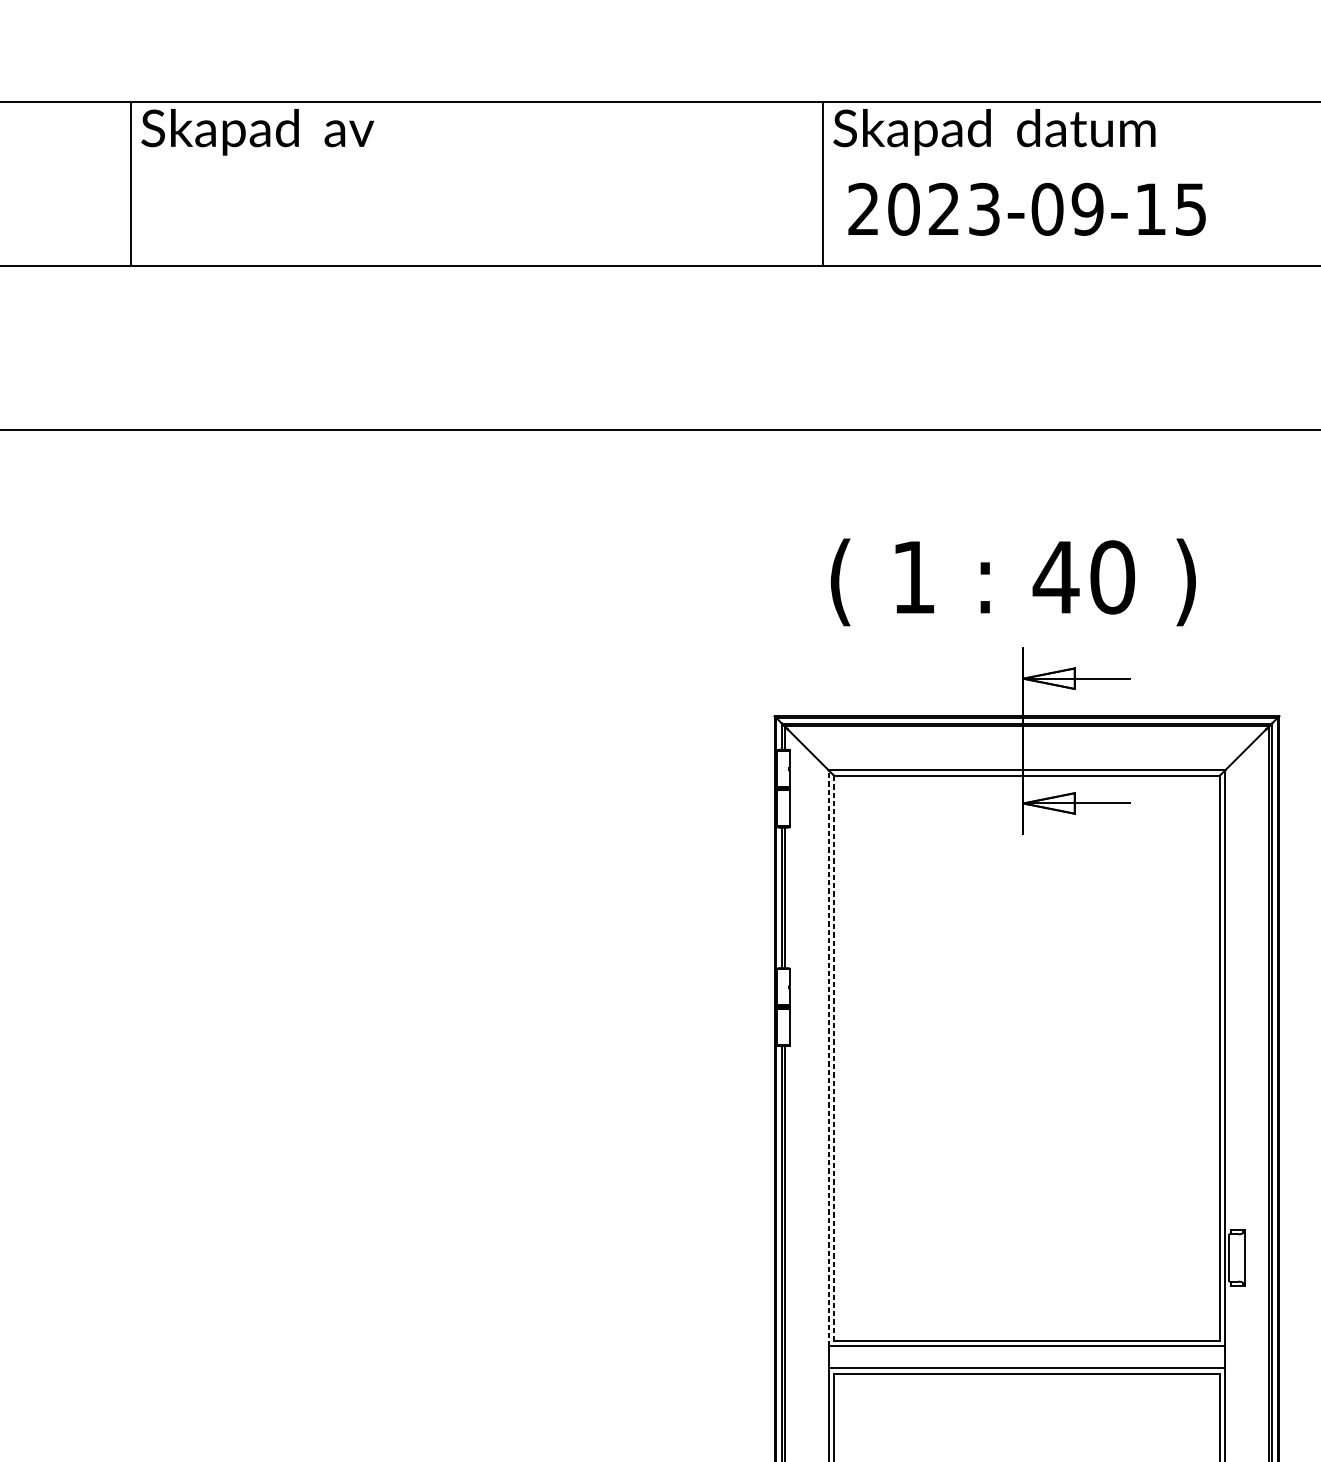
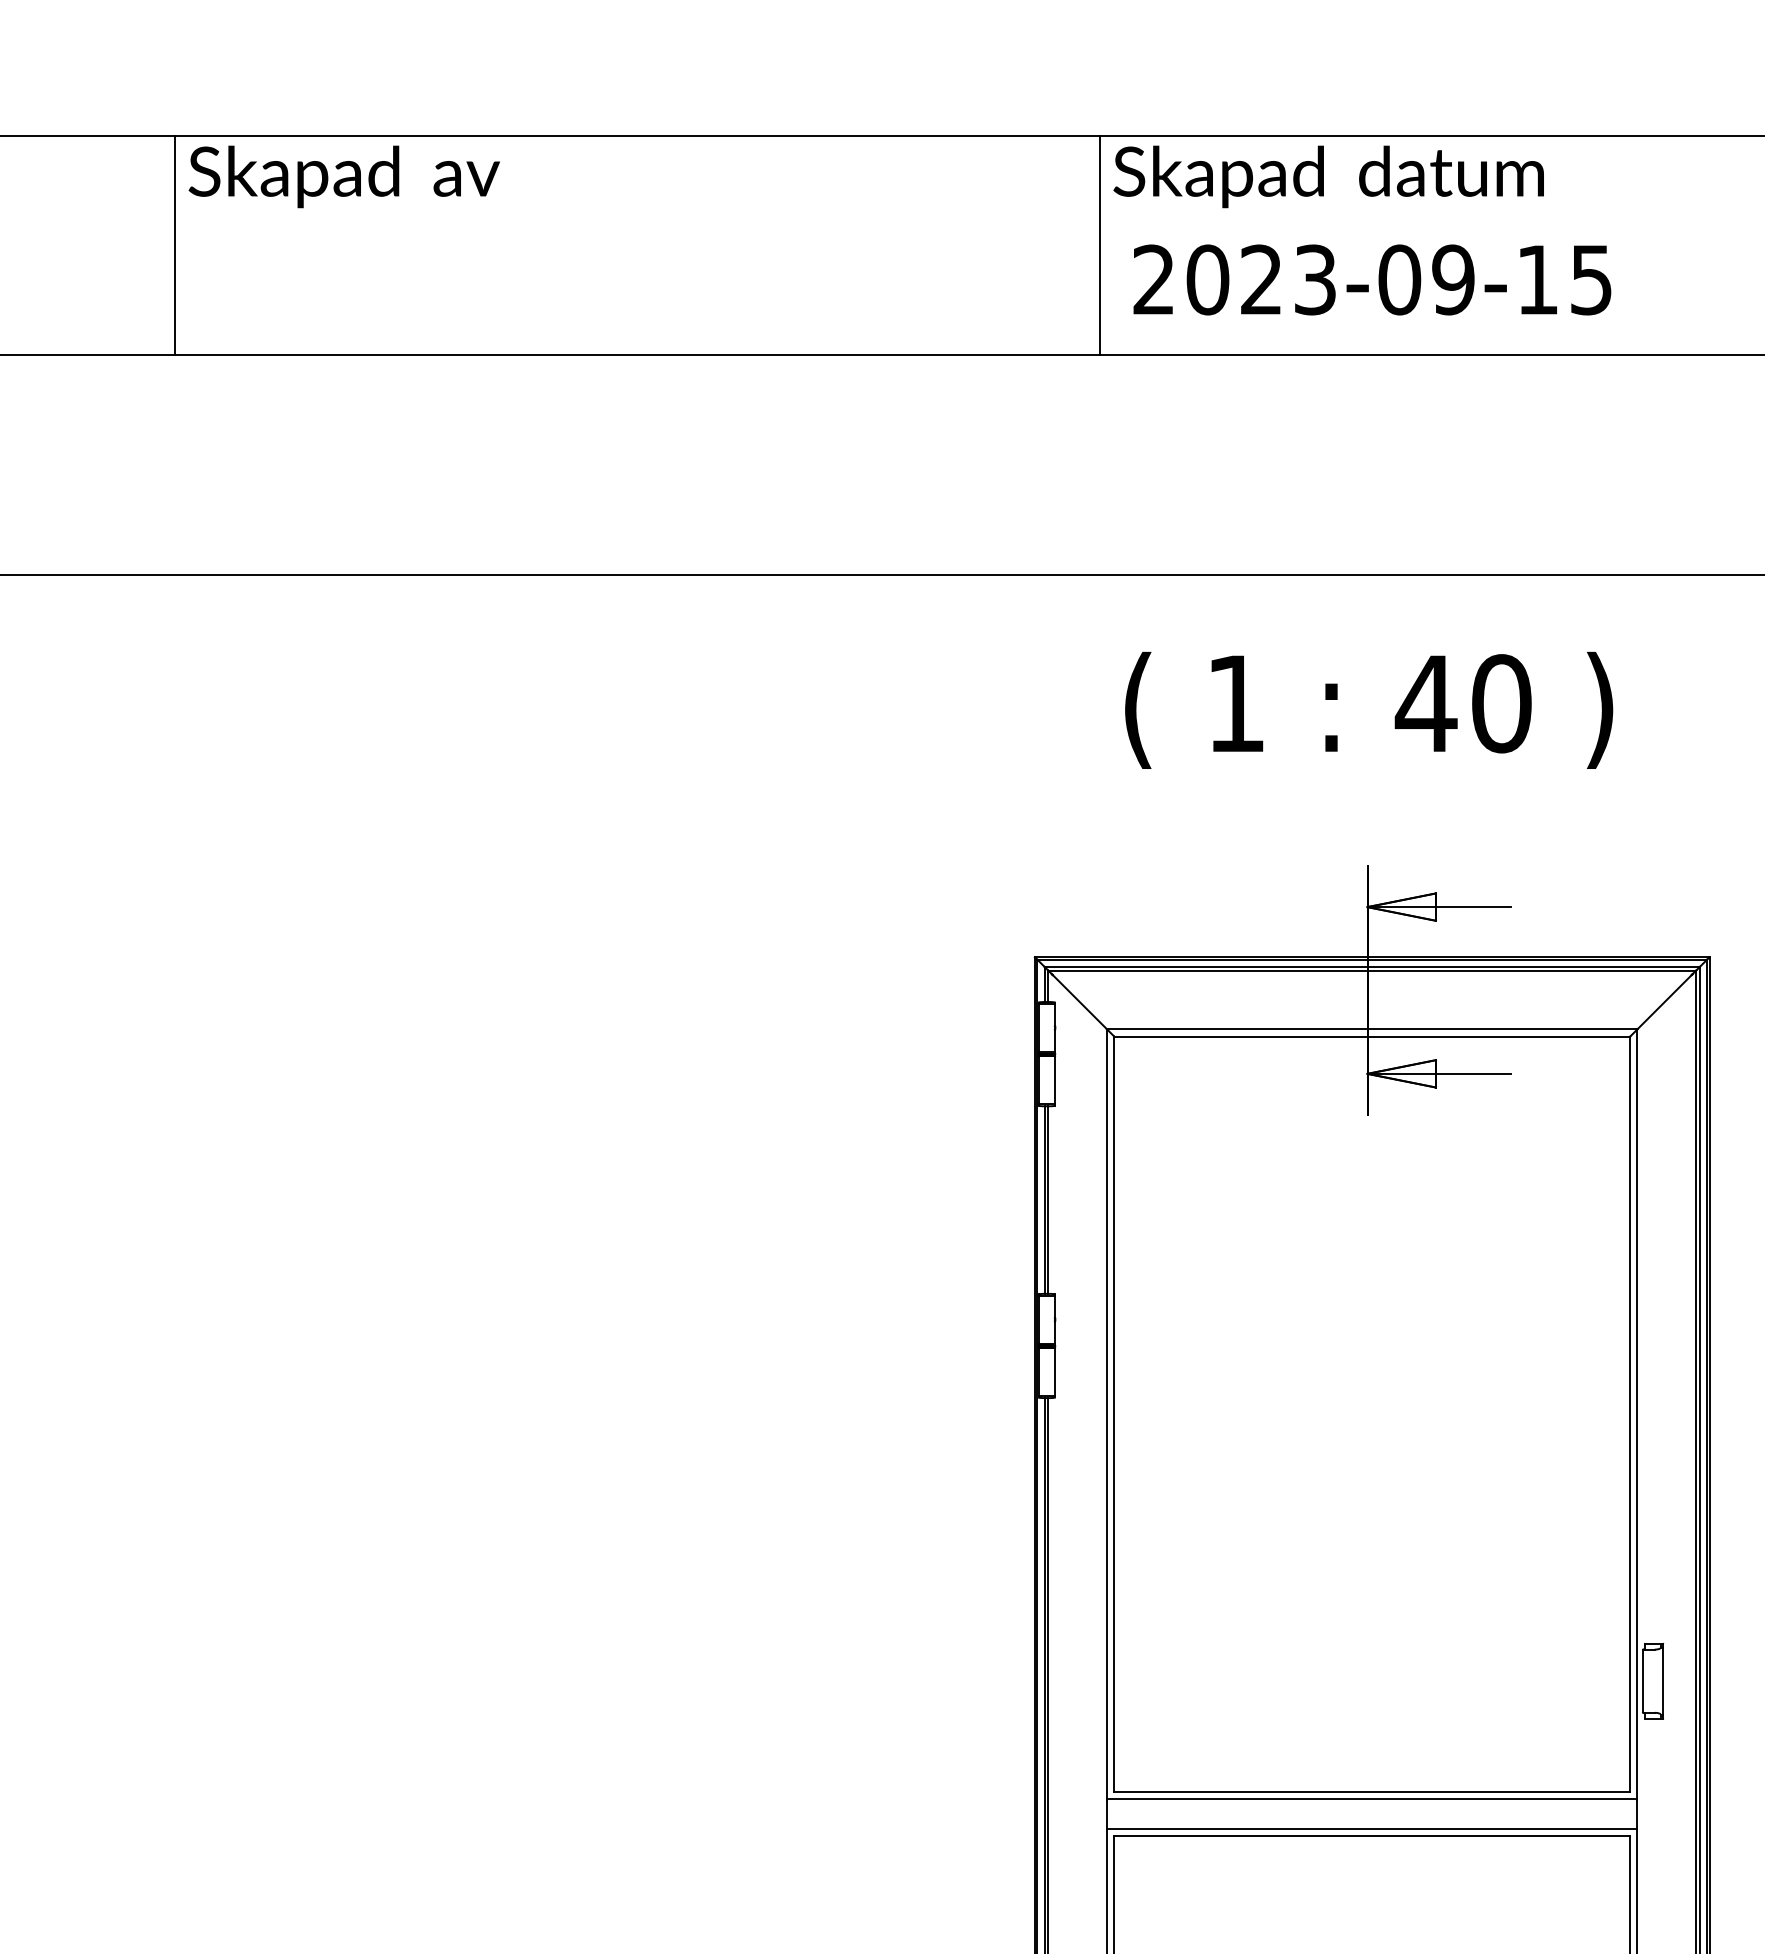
text: (1013, 581) -> (1369, 709), moved
line: (828, 1058) -> (1107, 1414), dashed -> solid
line: (834, 1058) -> (1114, 1414), dashed -> solid

